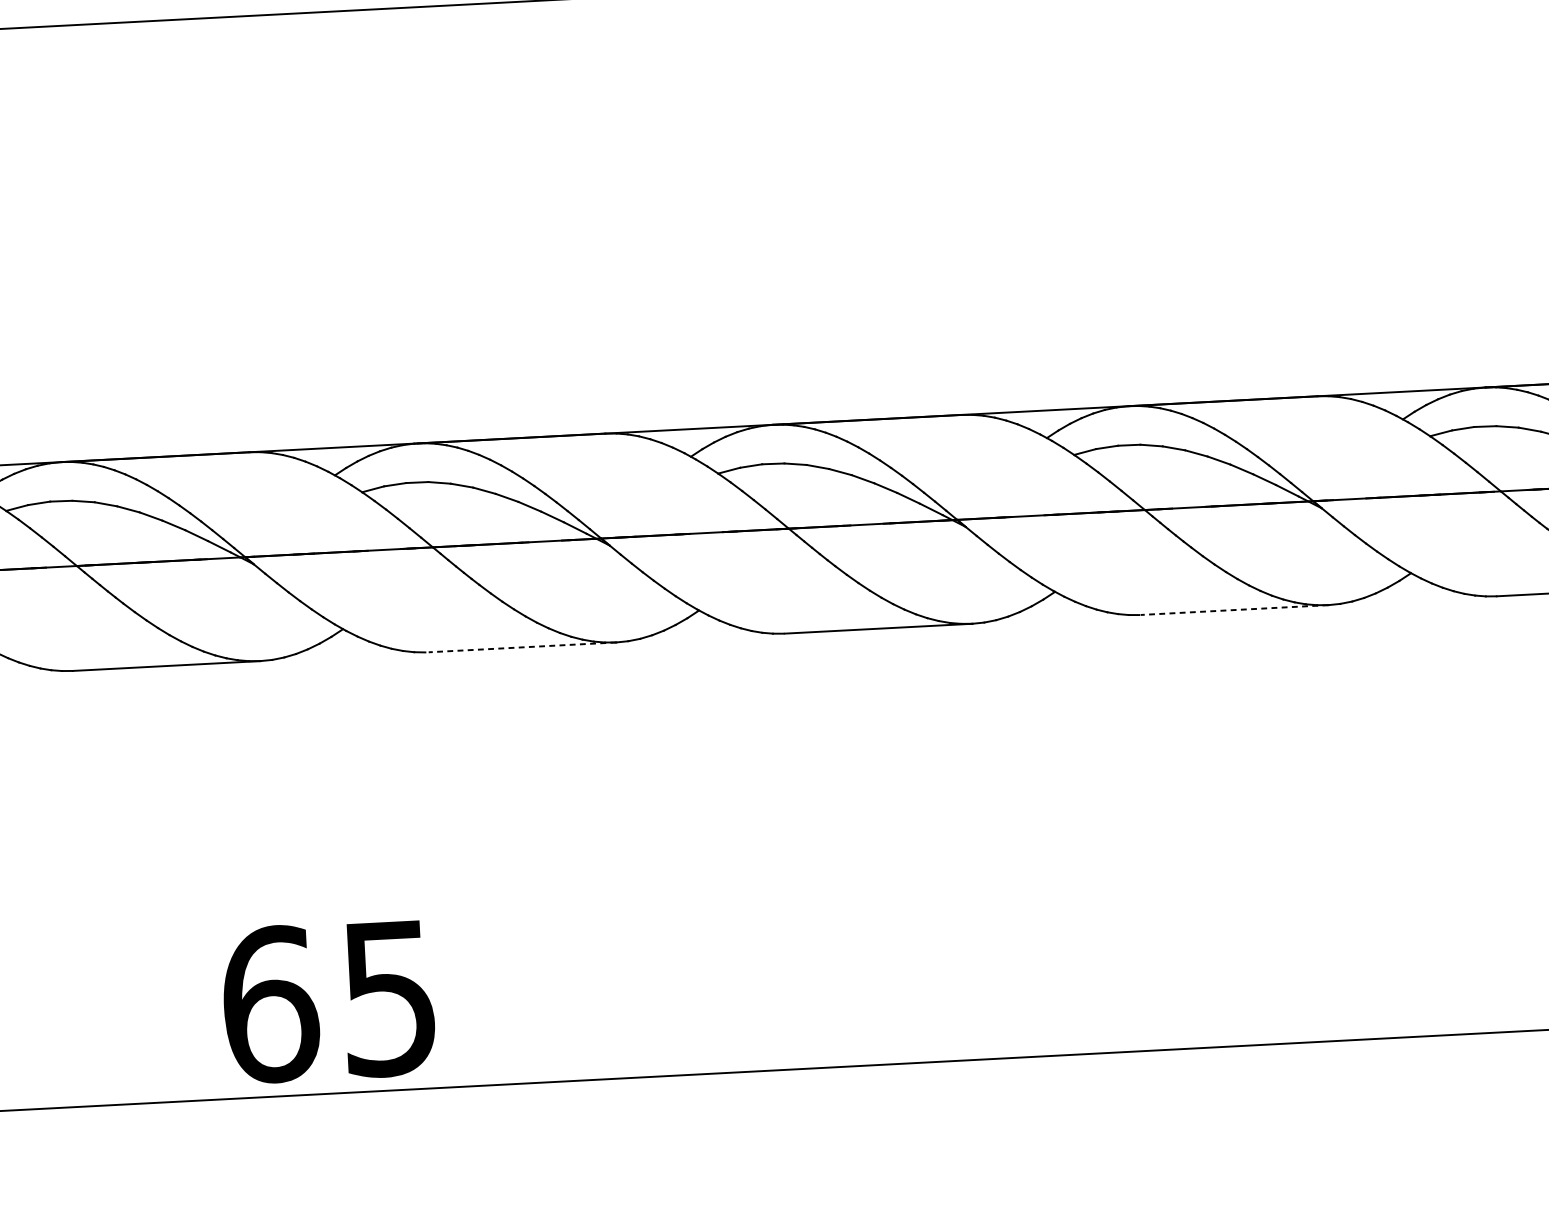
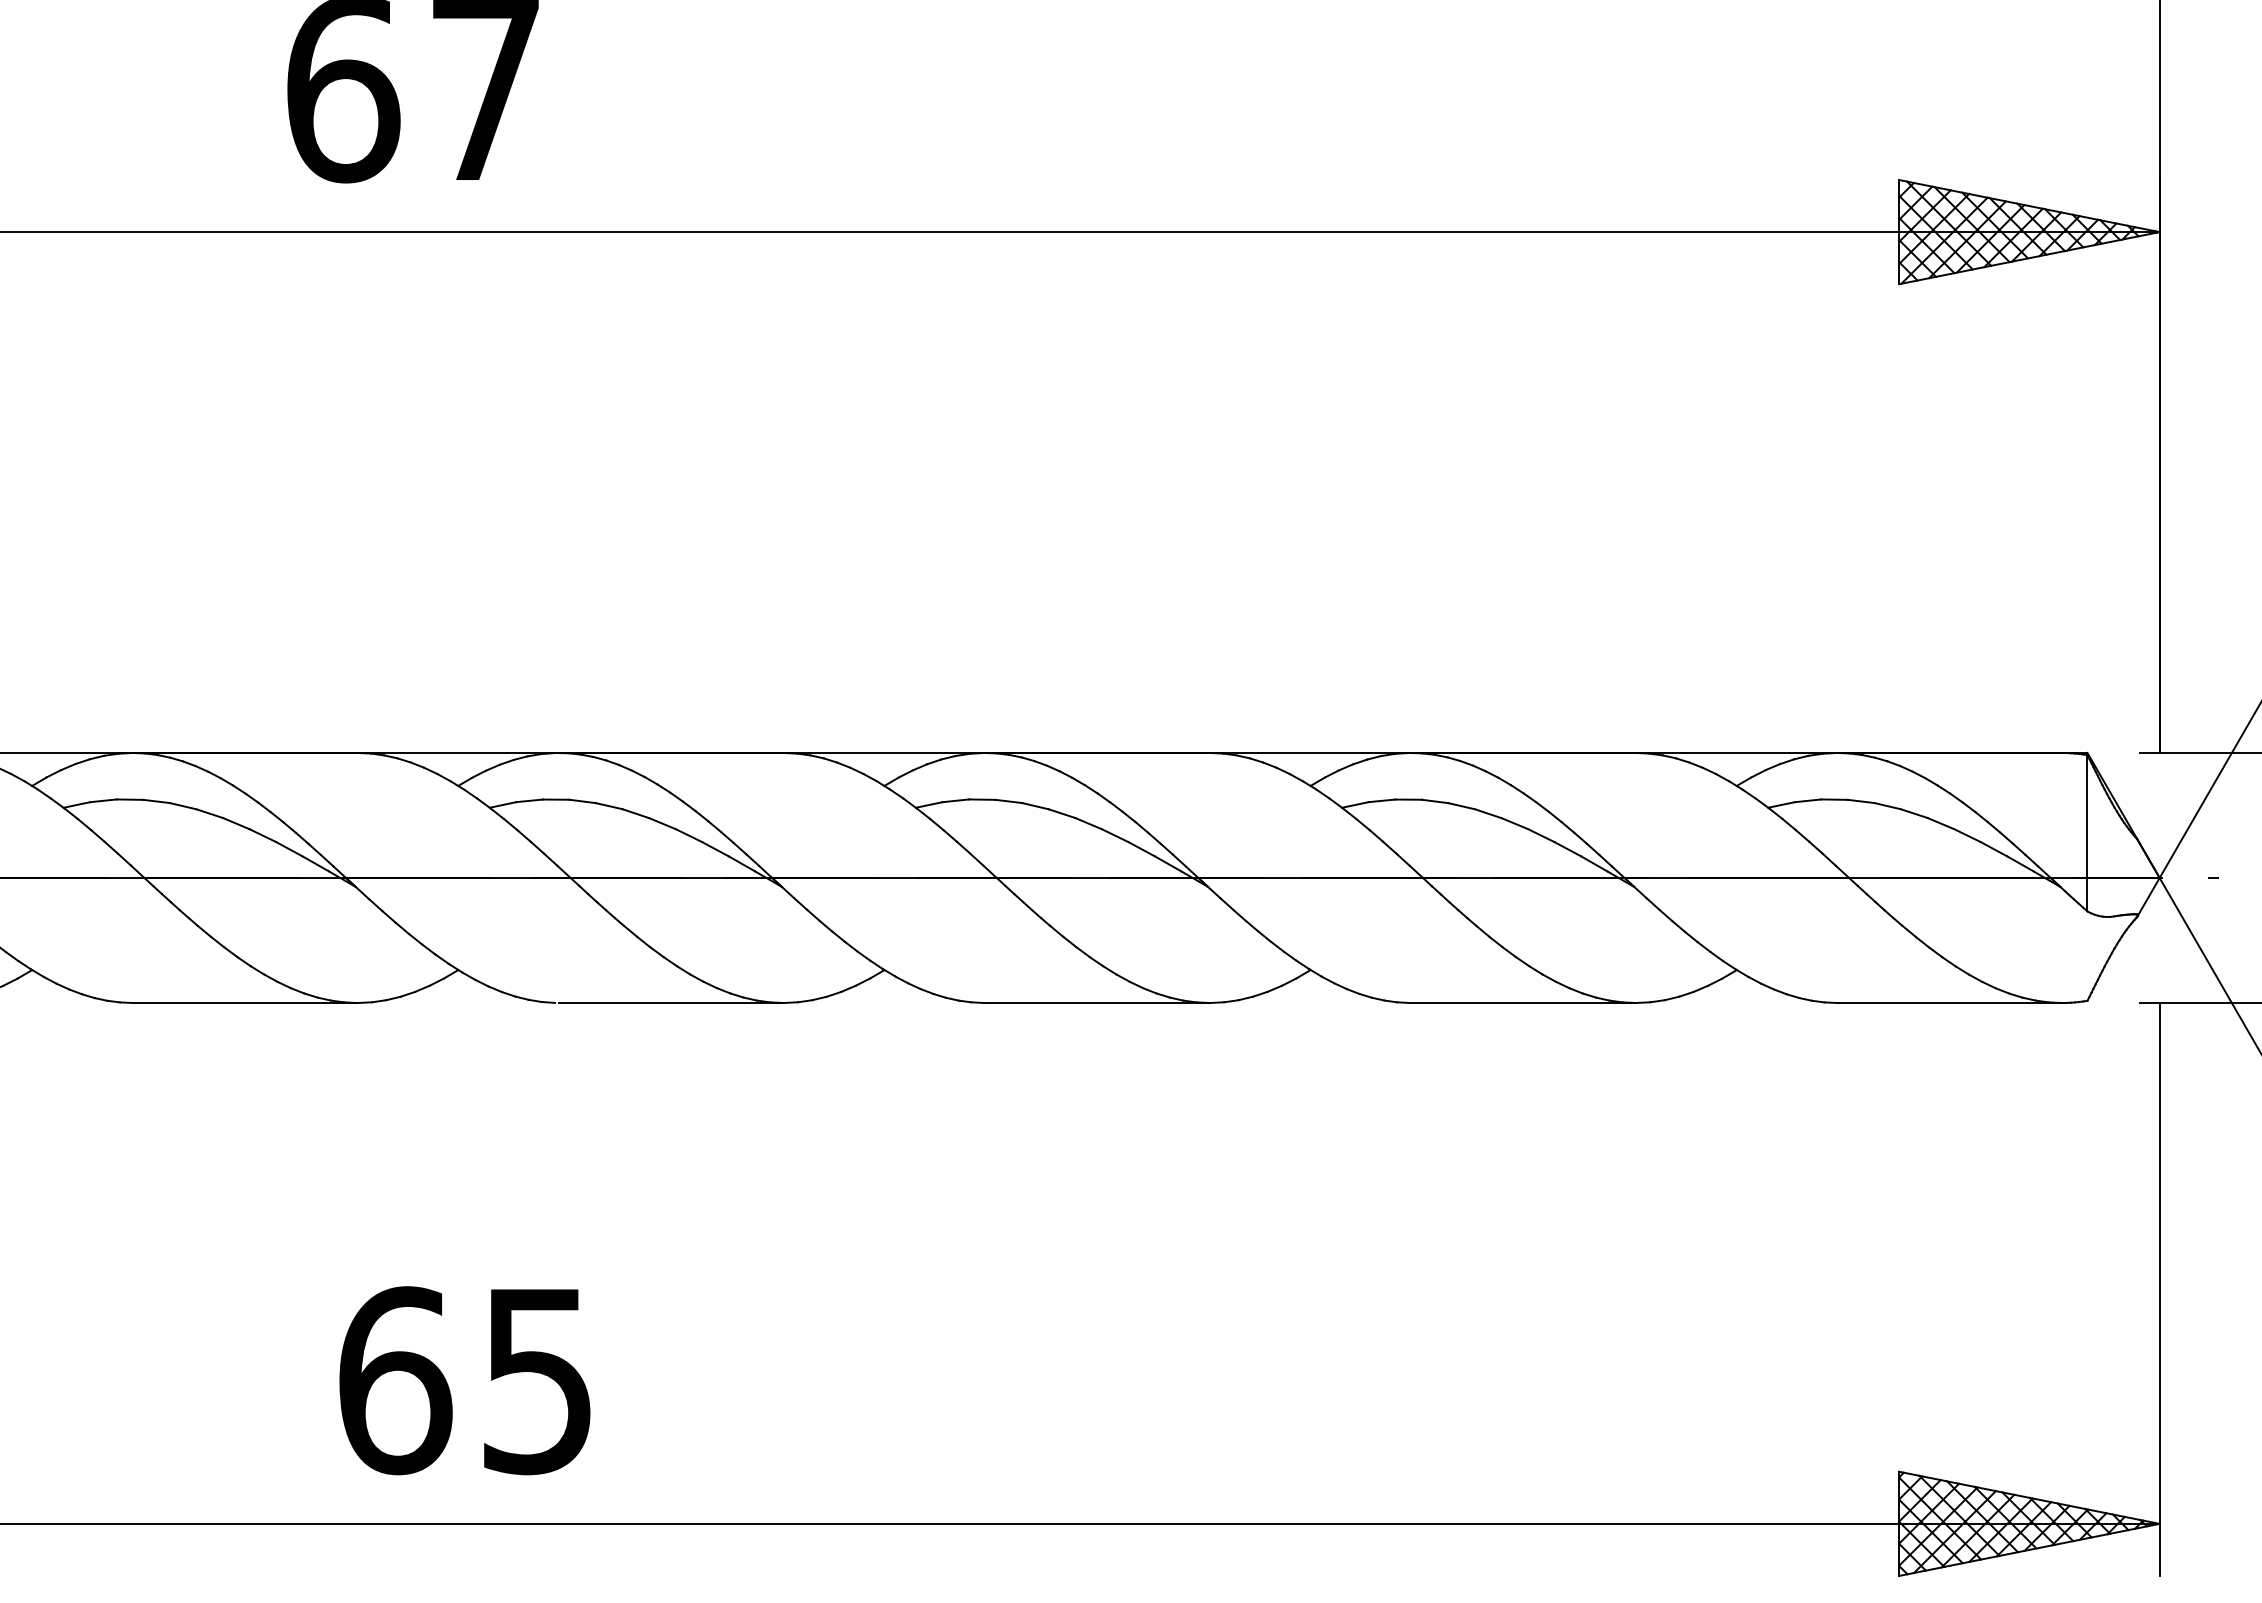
line: (1234, 610) -> (1523, 1003), dashed -> solid
line: (521, 647) -> (670, 1003), dashed -> solid
text: (328, 1001) -> (464, 1380), moved

